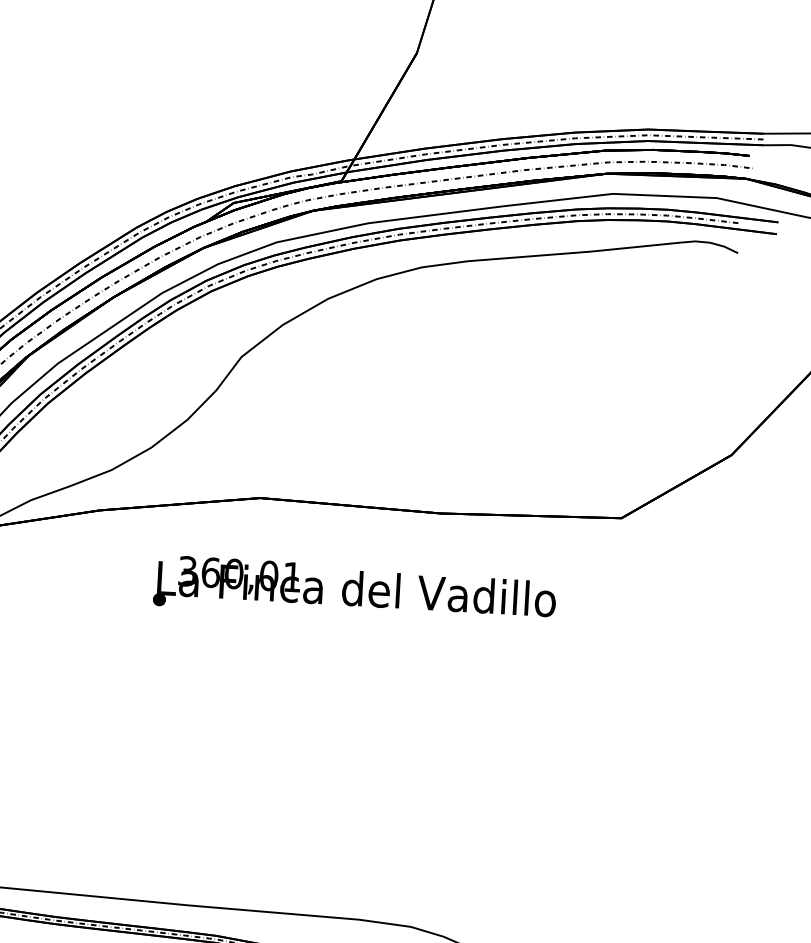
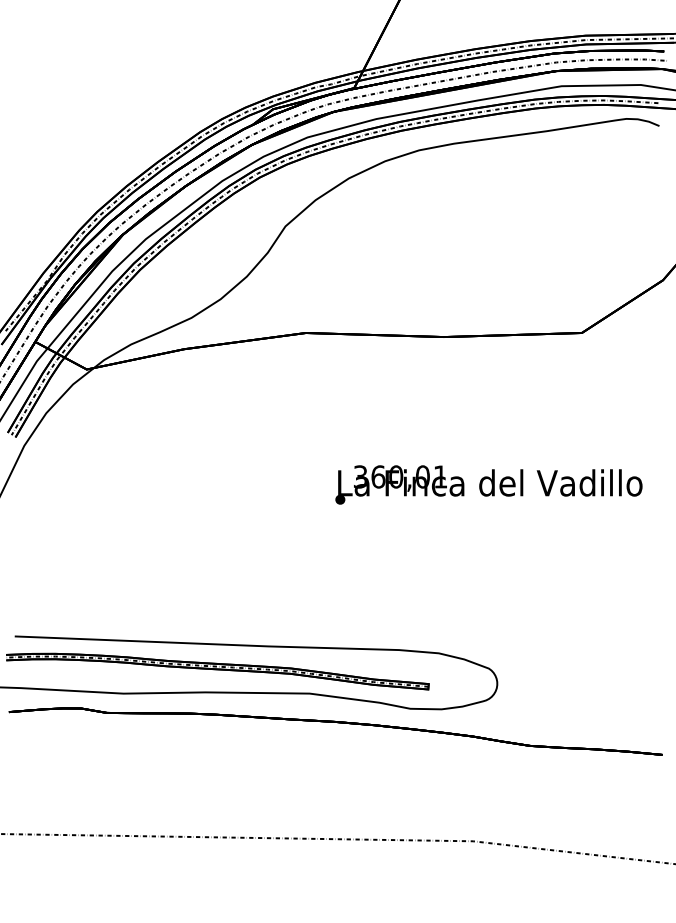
text: (354, 590) -> (488, 484), moved

